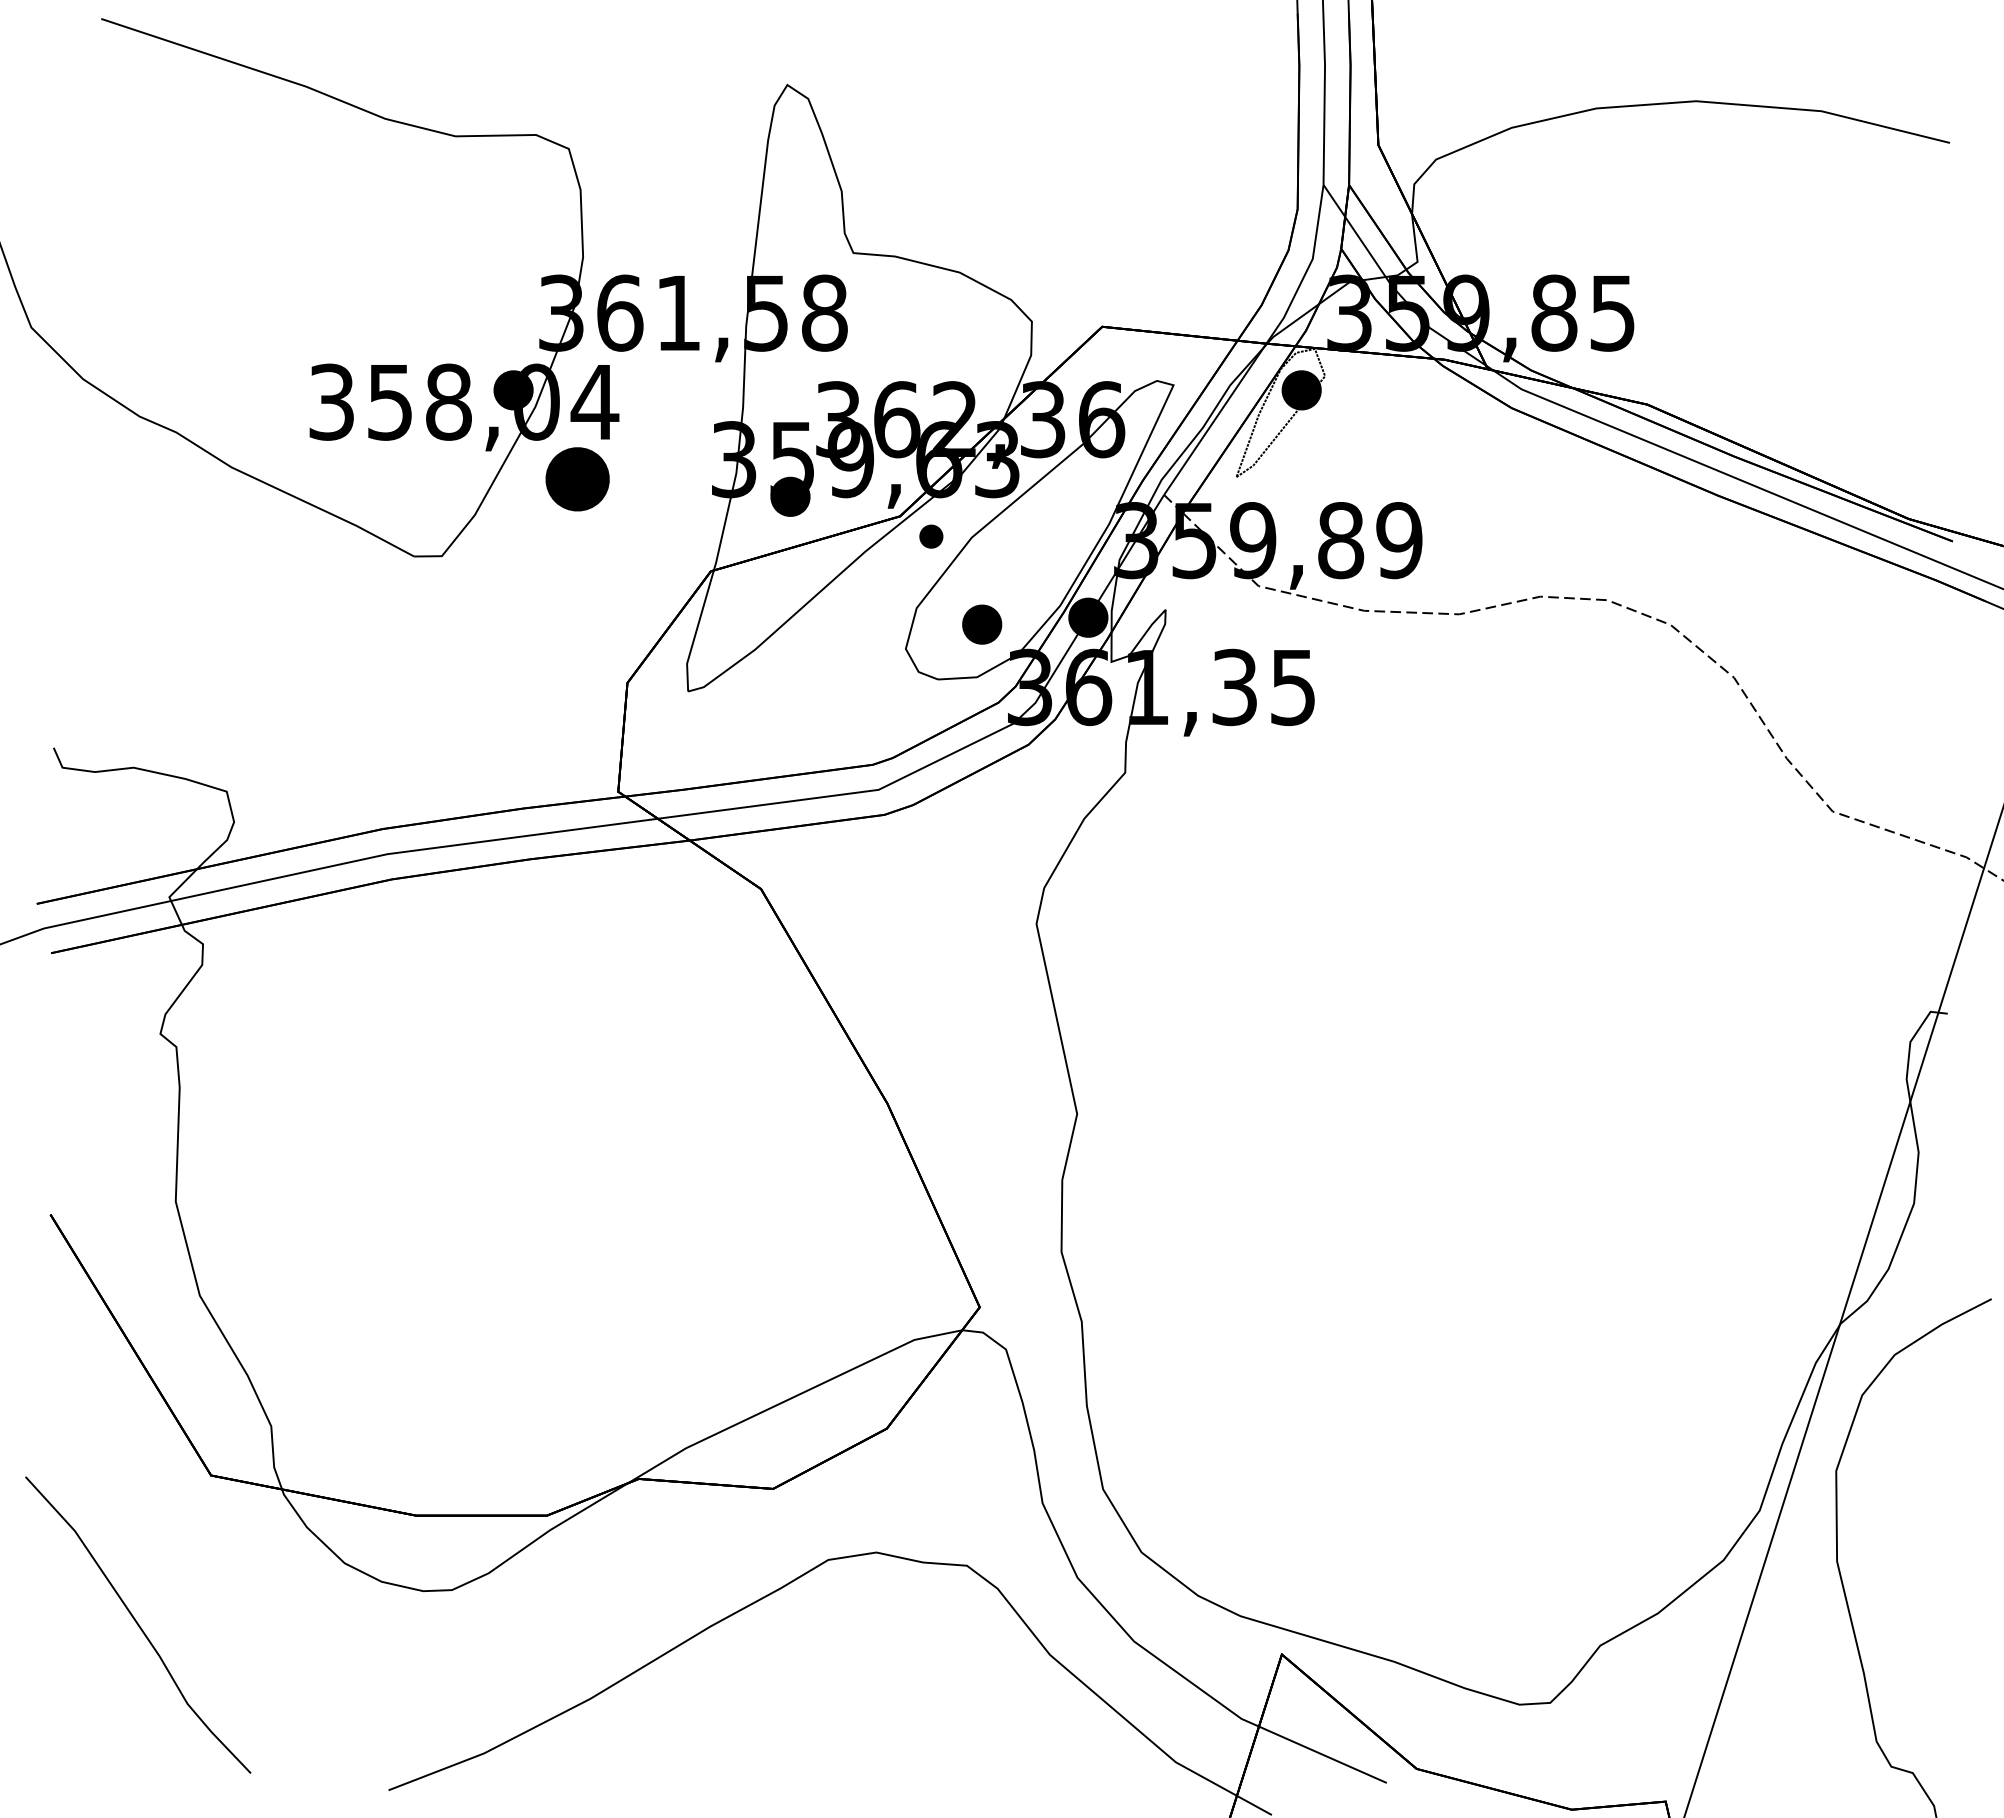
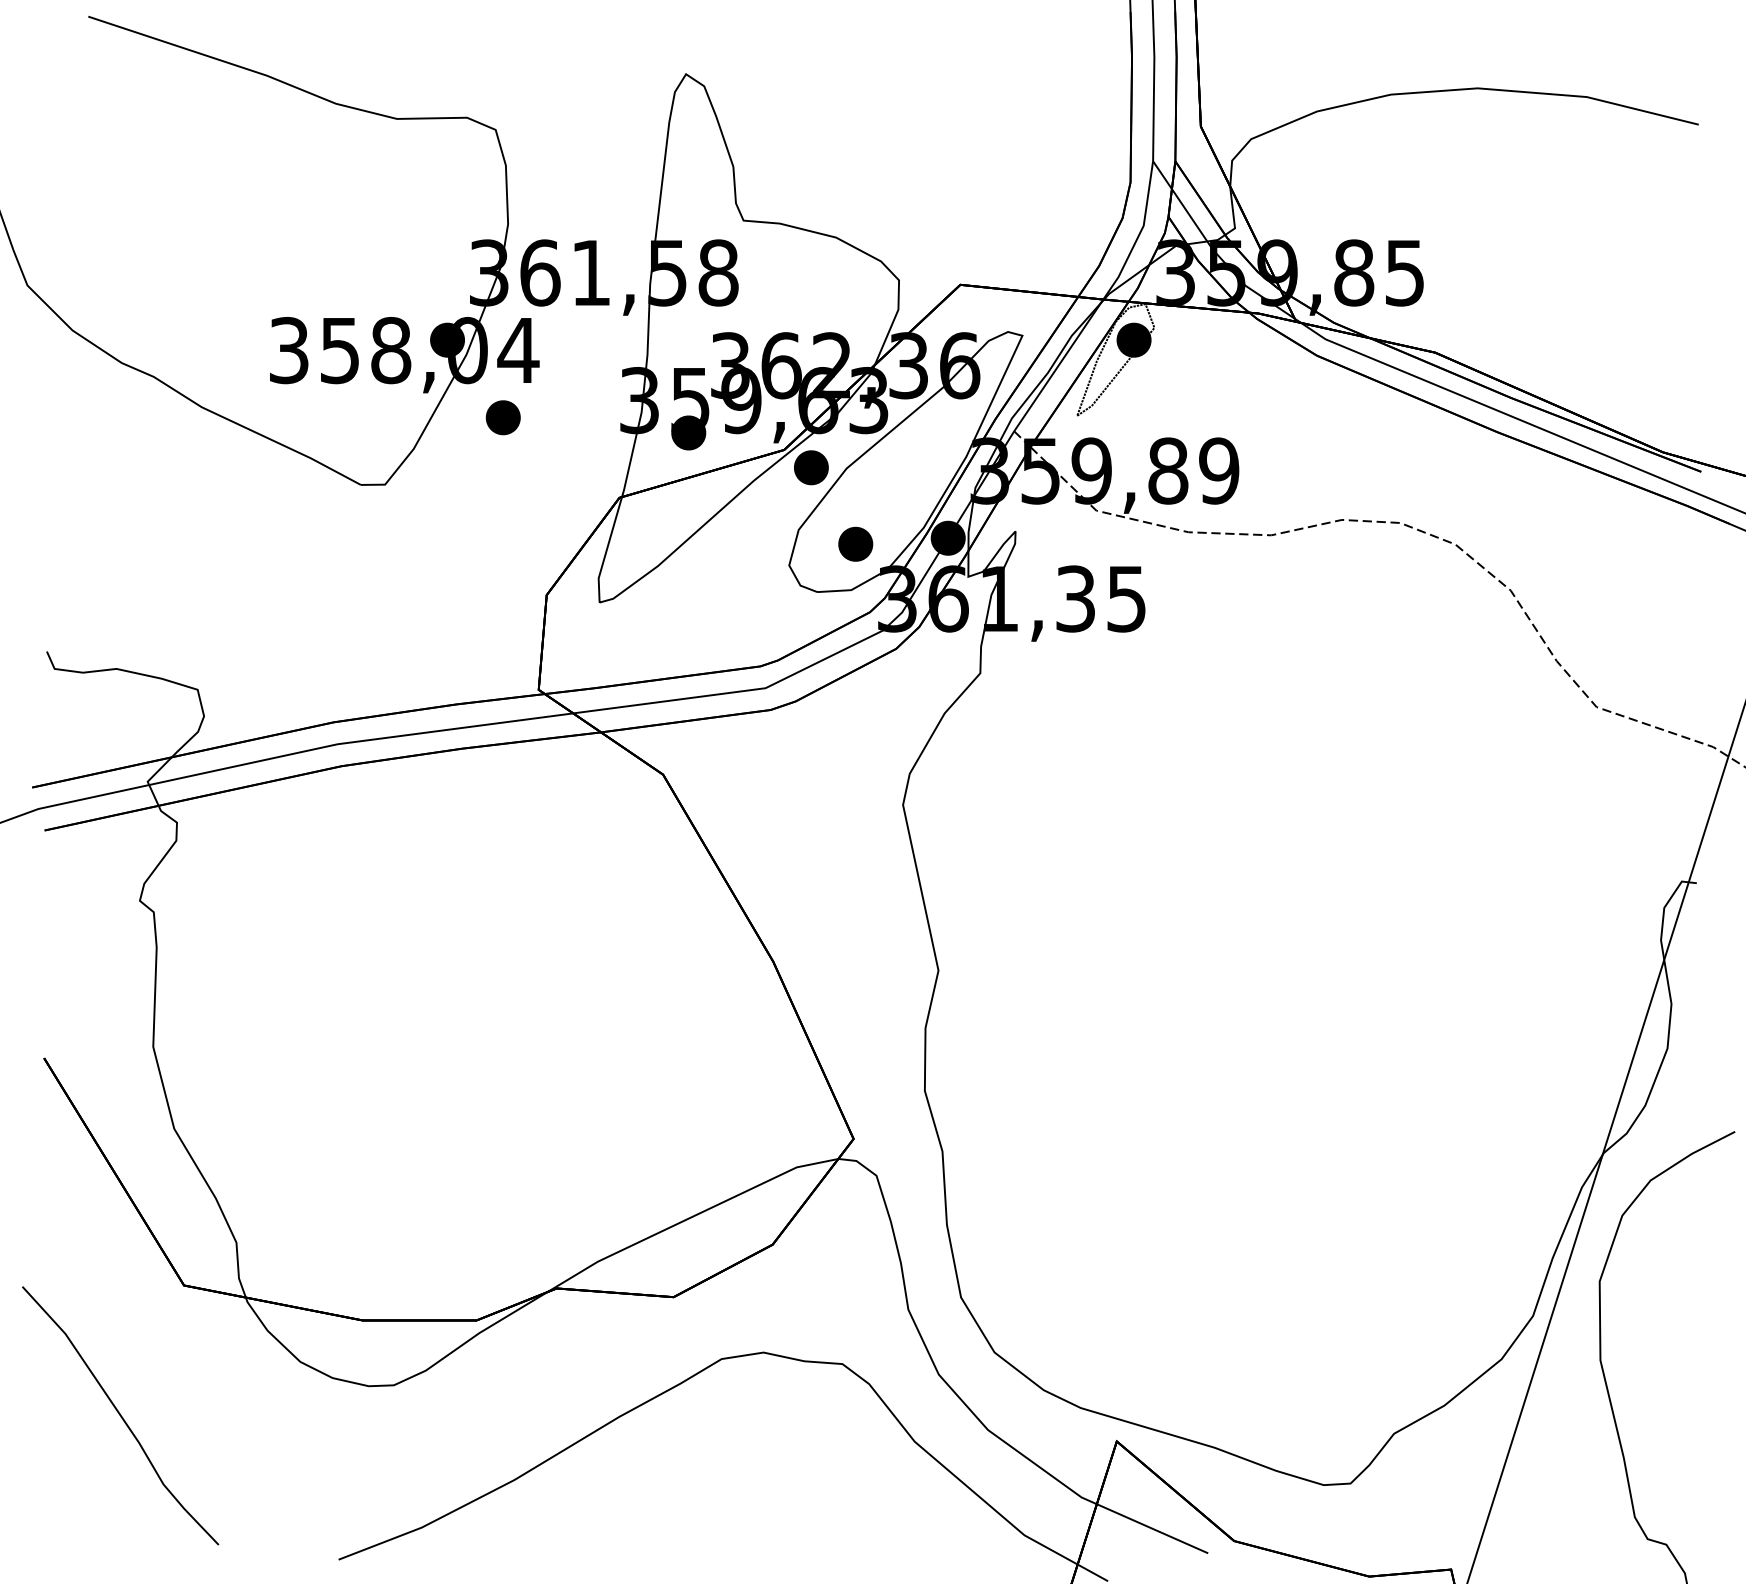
part: (577, 479) -> (503, 417), size x0.62
part: (931, 536) -> (811, 467), size x1.67

